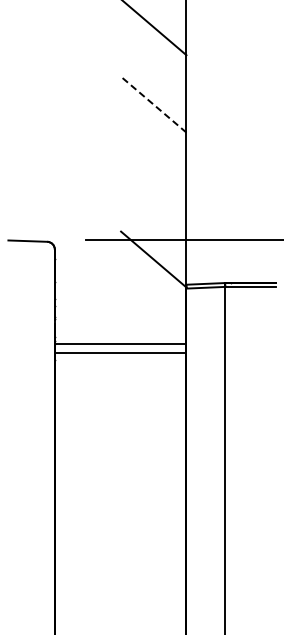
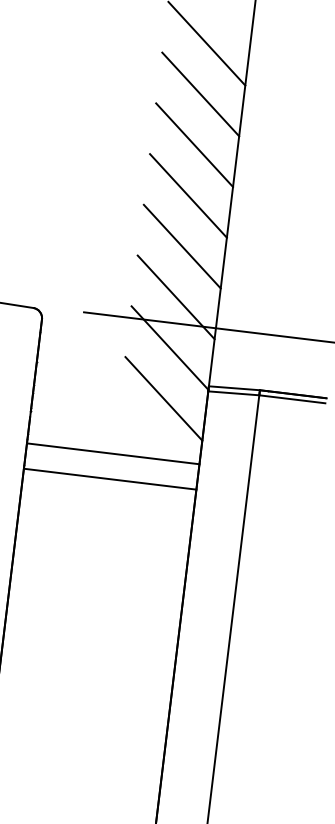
line: (153, 65) -> (200, 93), added
line: (153, 104) -> (194, 144), dashed -> solid
line: (153, 143) -> (188, 195), added
line: (153, 182) -> (181, 247), added
line: (153, 220) -> (175, 296), added
line: (153, 298) -> (163, 399), added
line: (120, 352) -> (109, 479), moved

